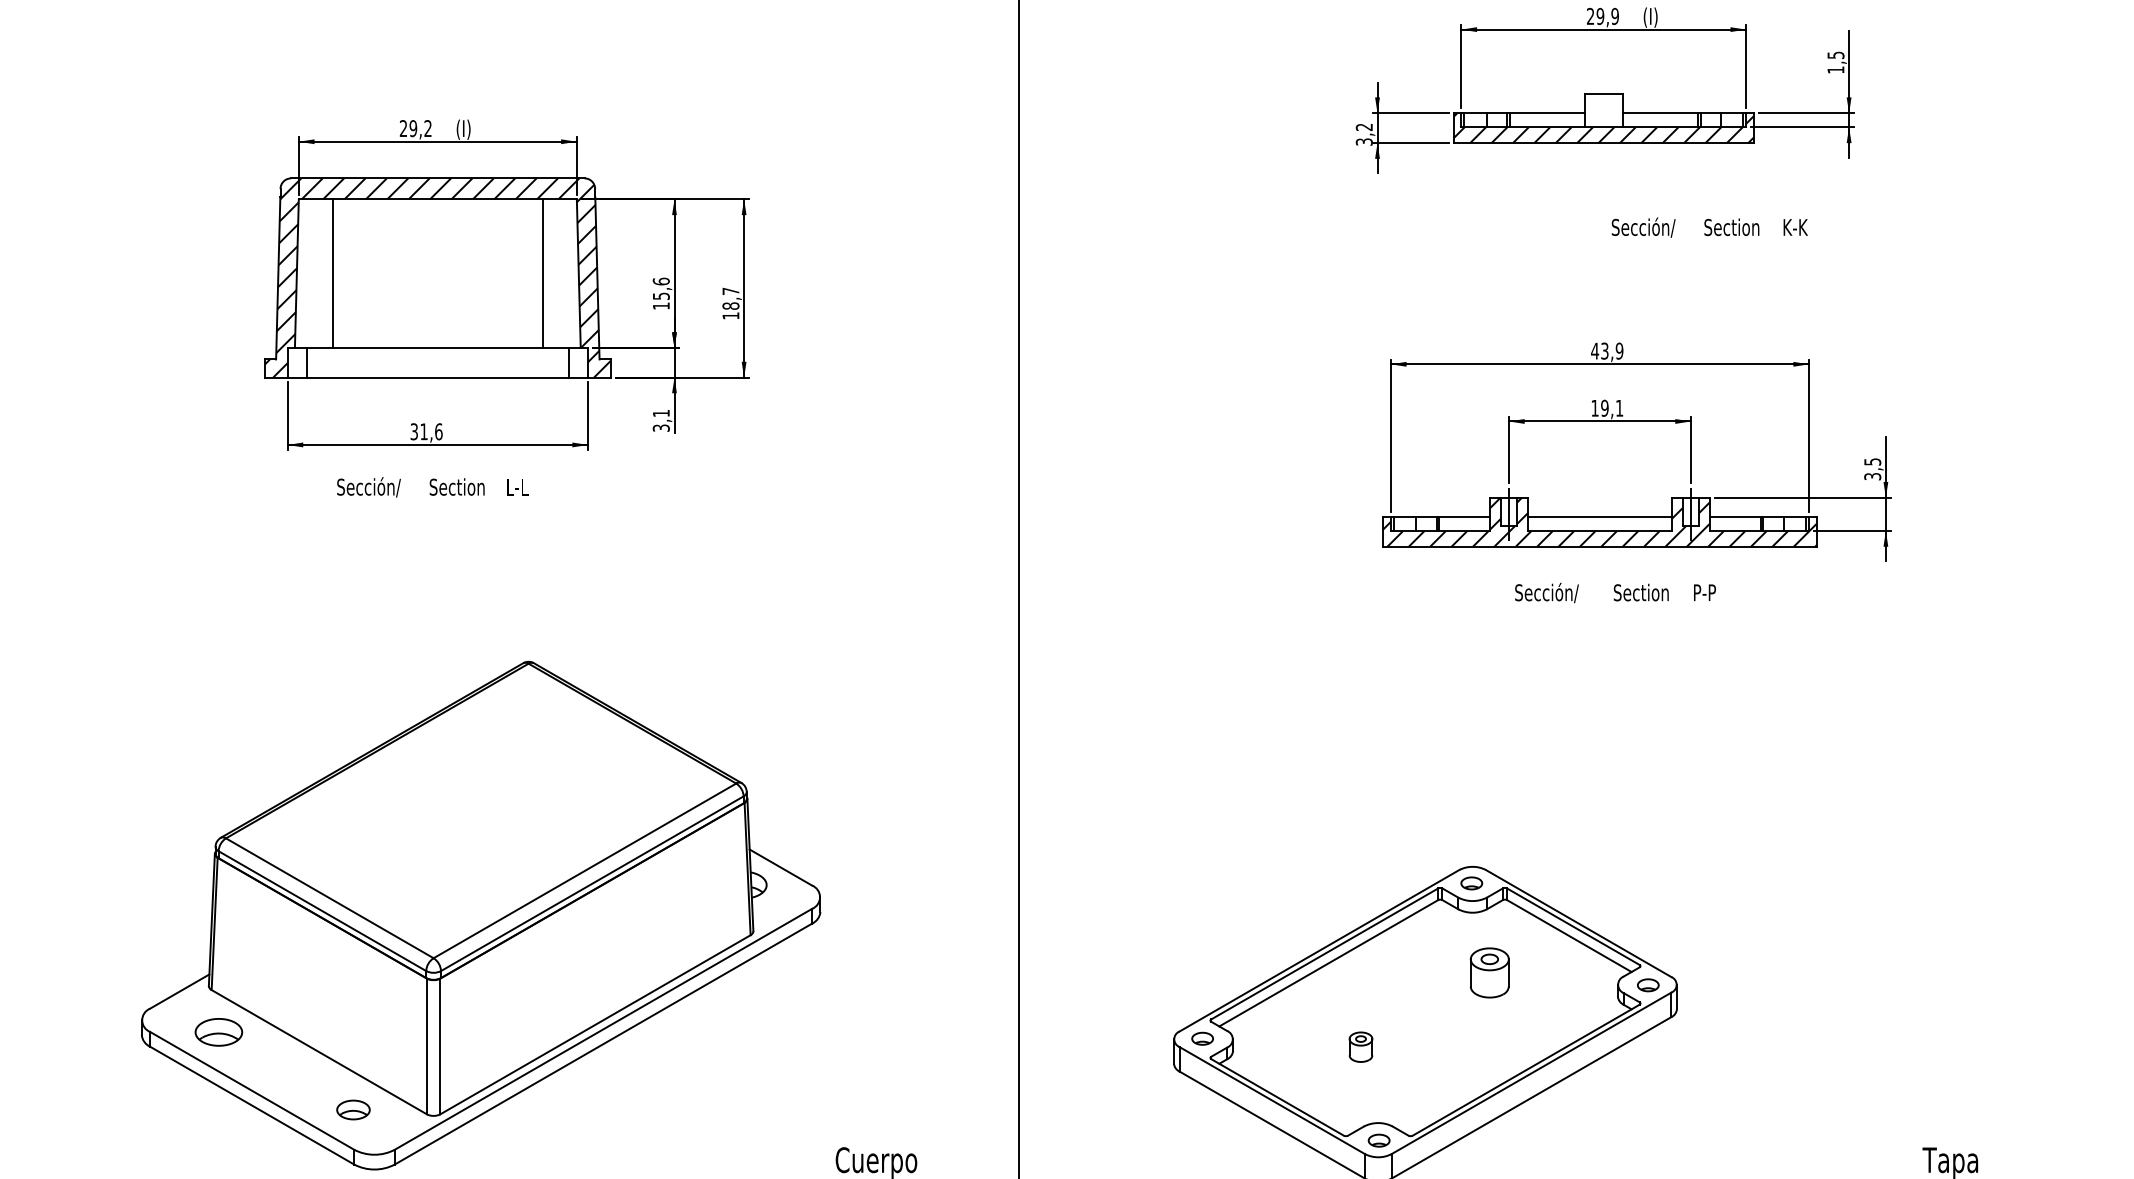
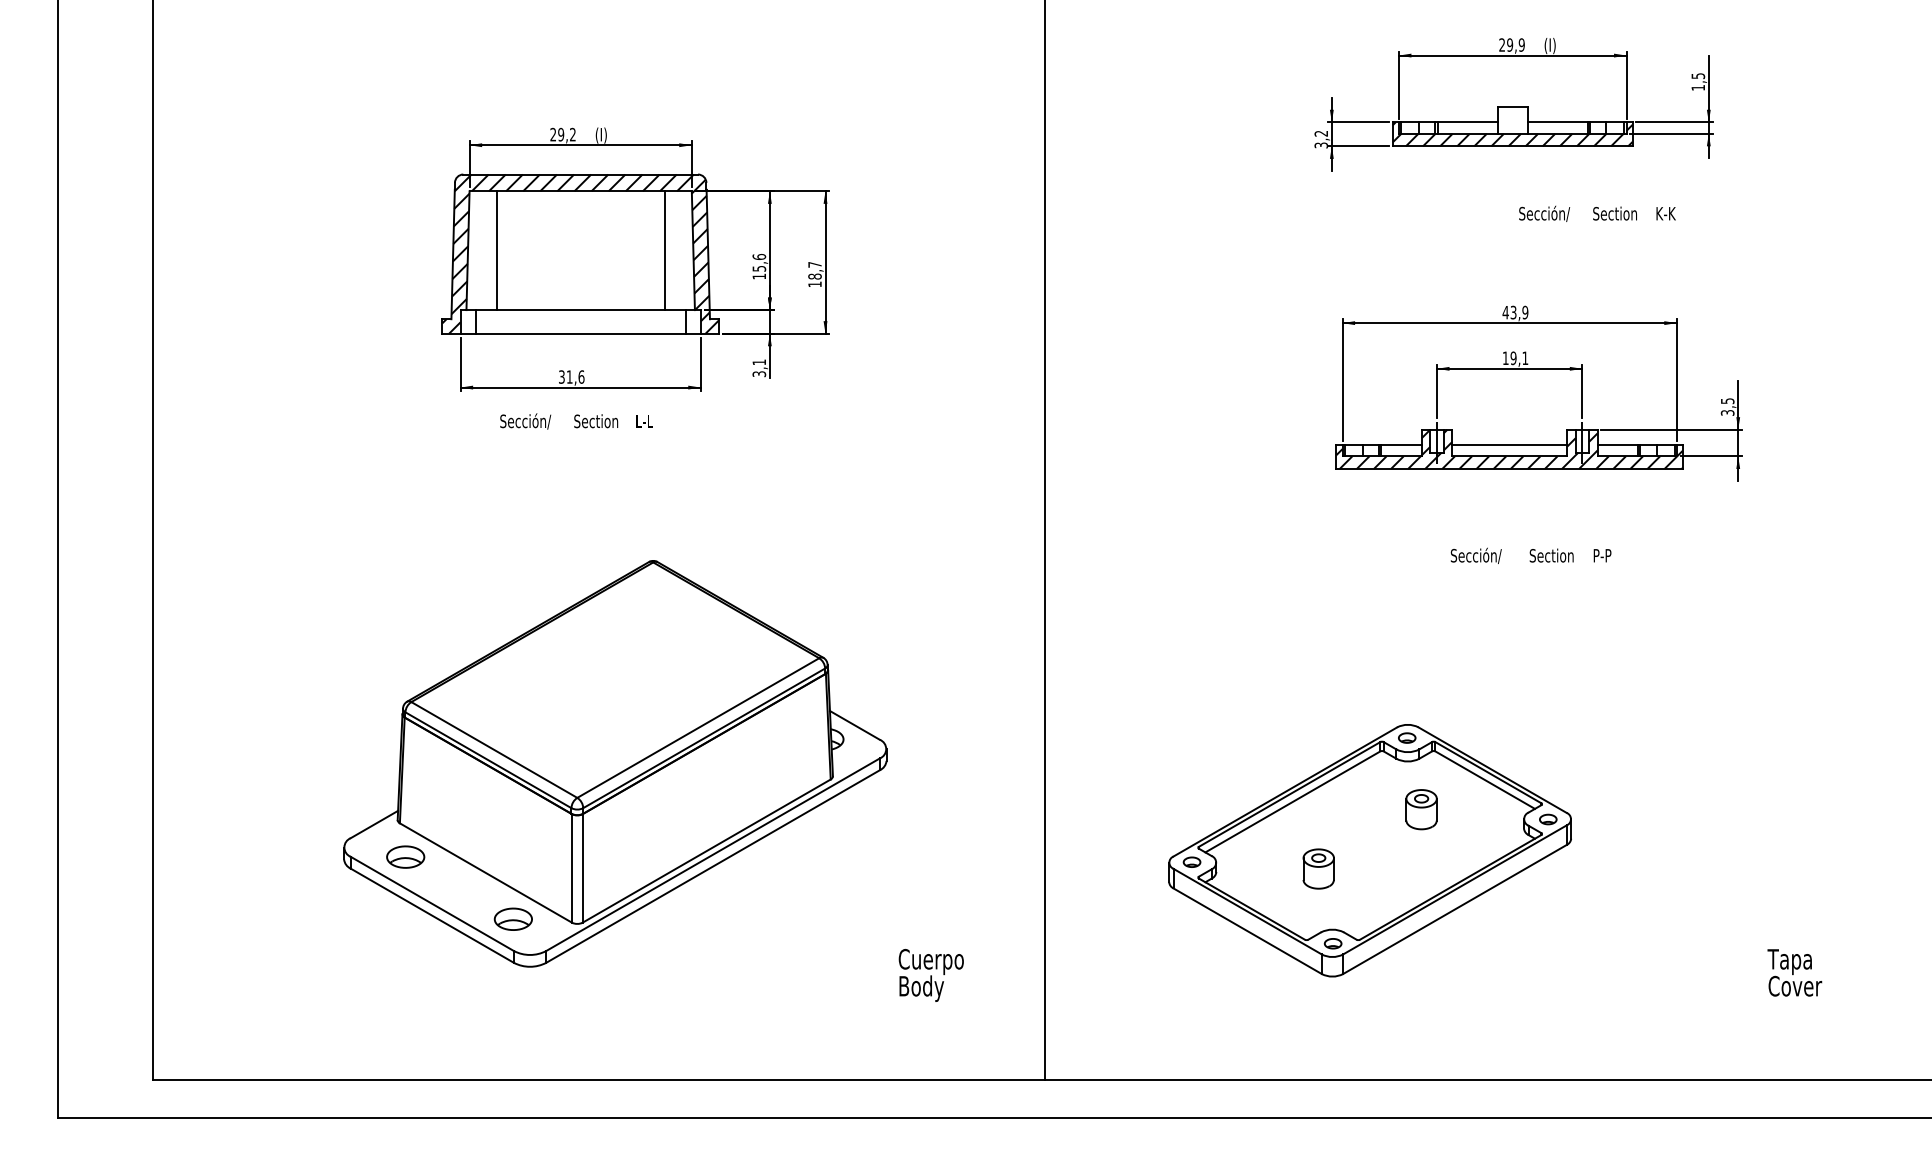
text: (1614, 592) -> (1530, 555), moved
part: (1360, 1046) -> (1318, 868), size x1.67
part: (352, 1109) -> (512, 918), size x1.43

